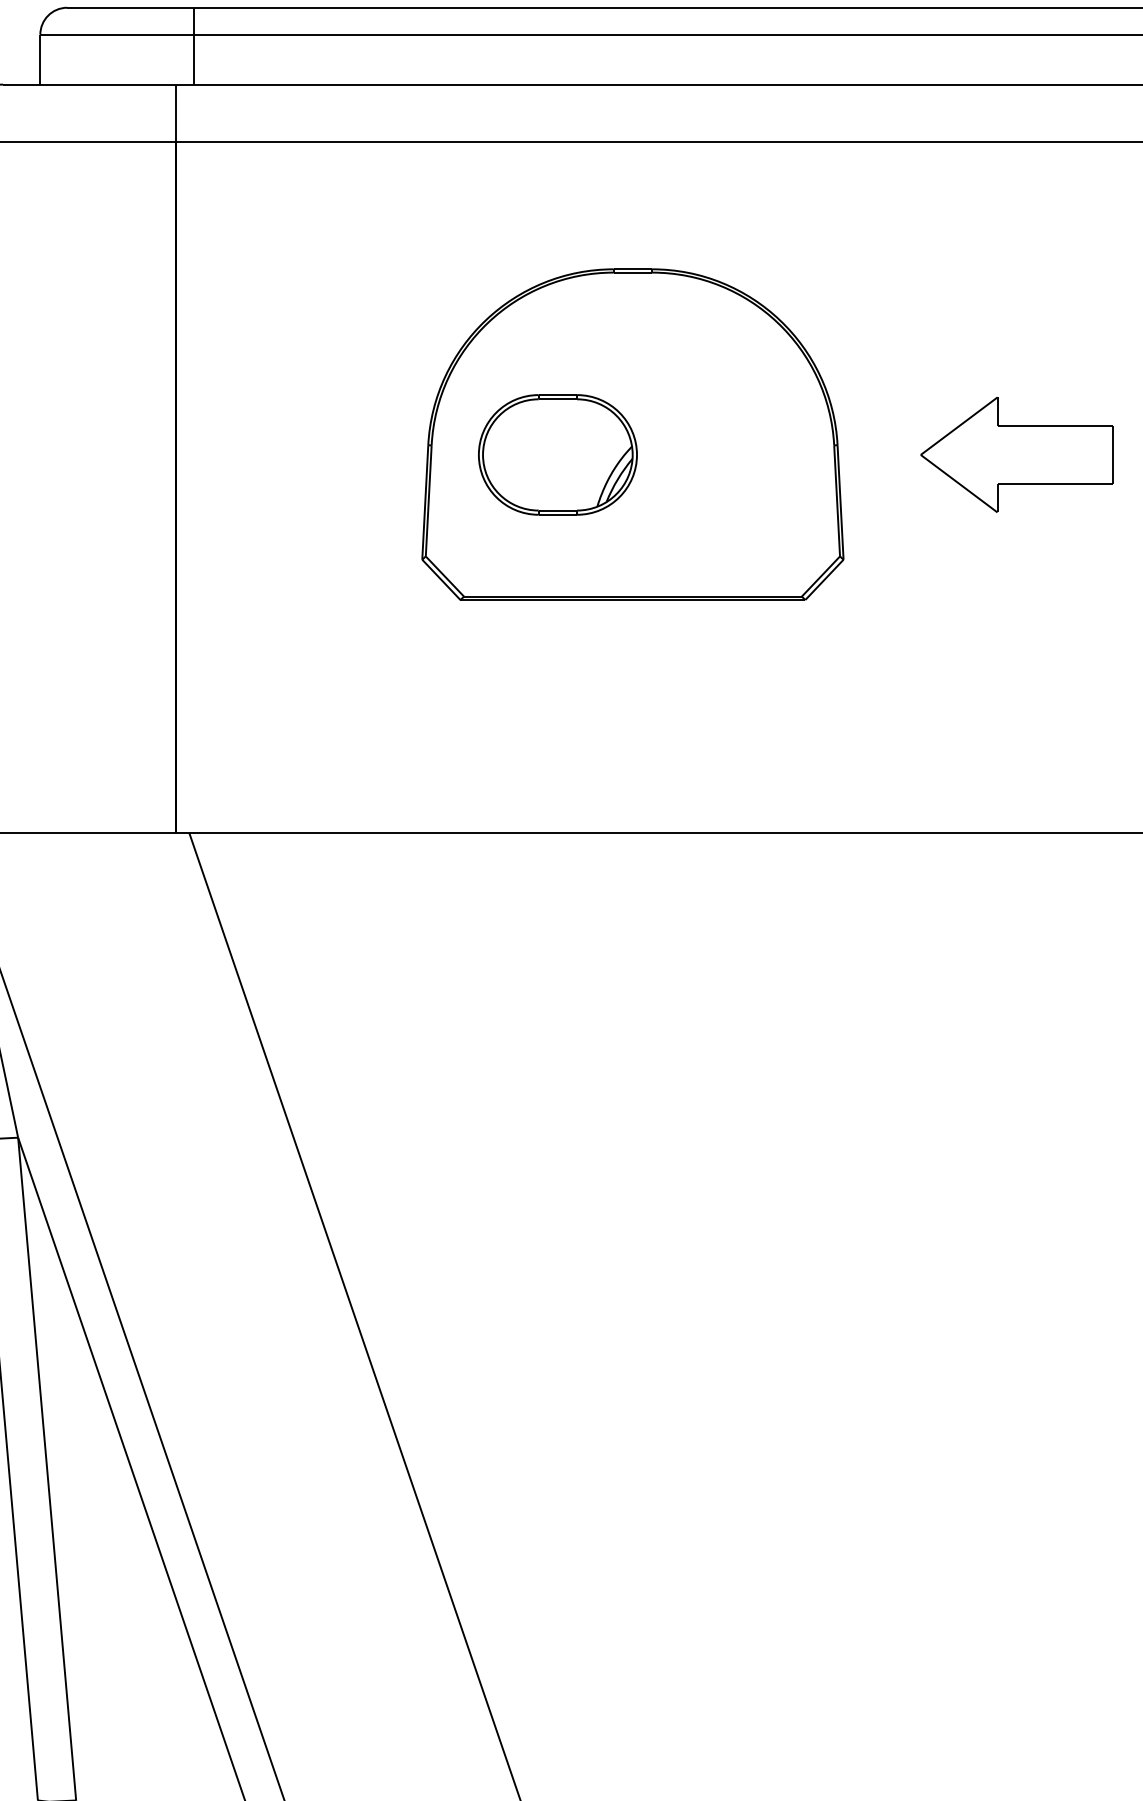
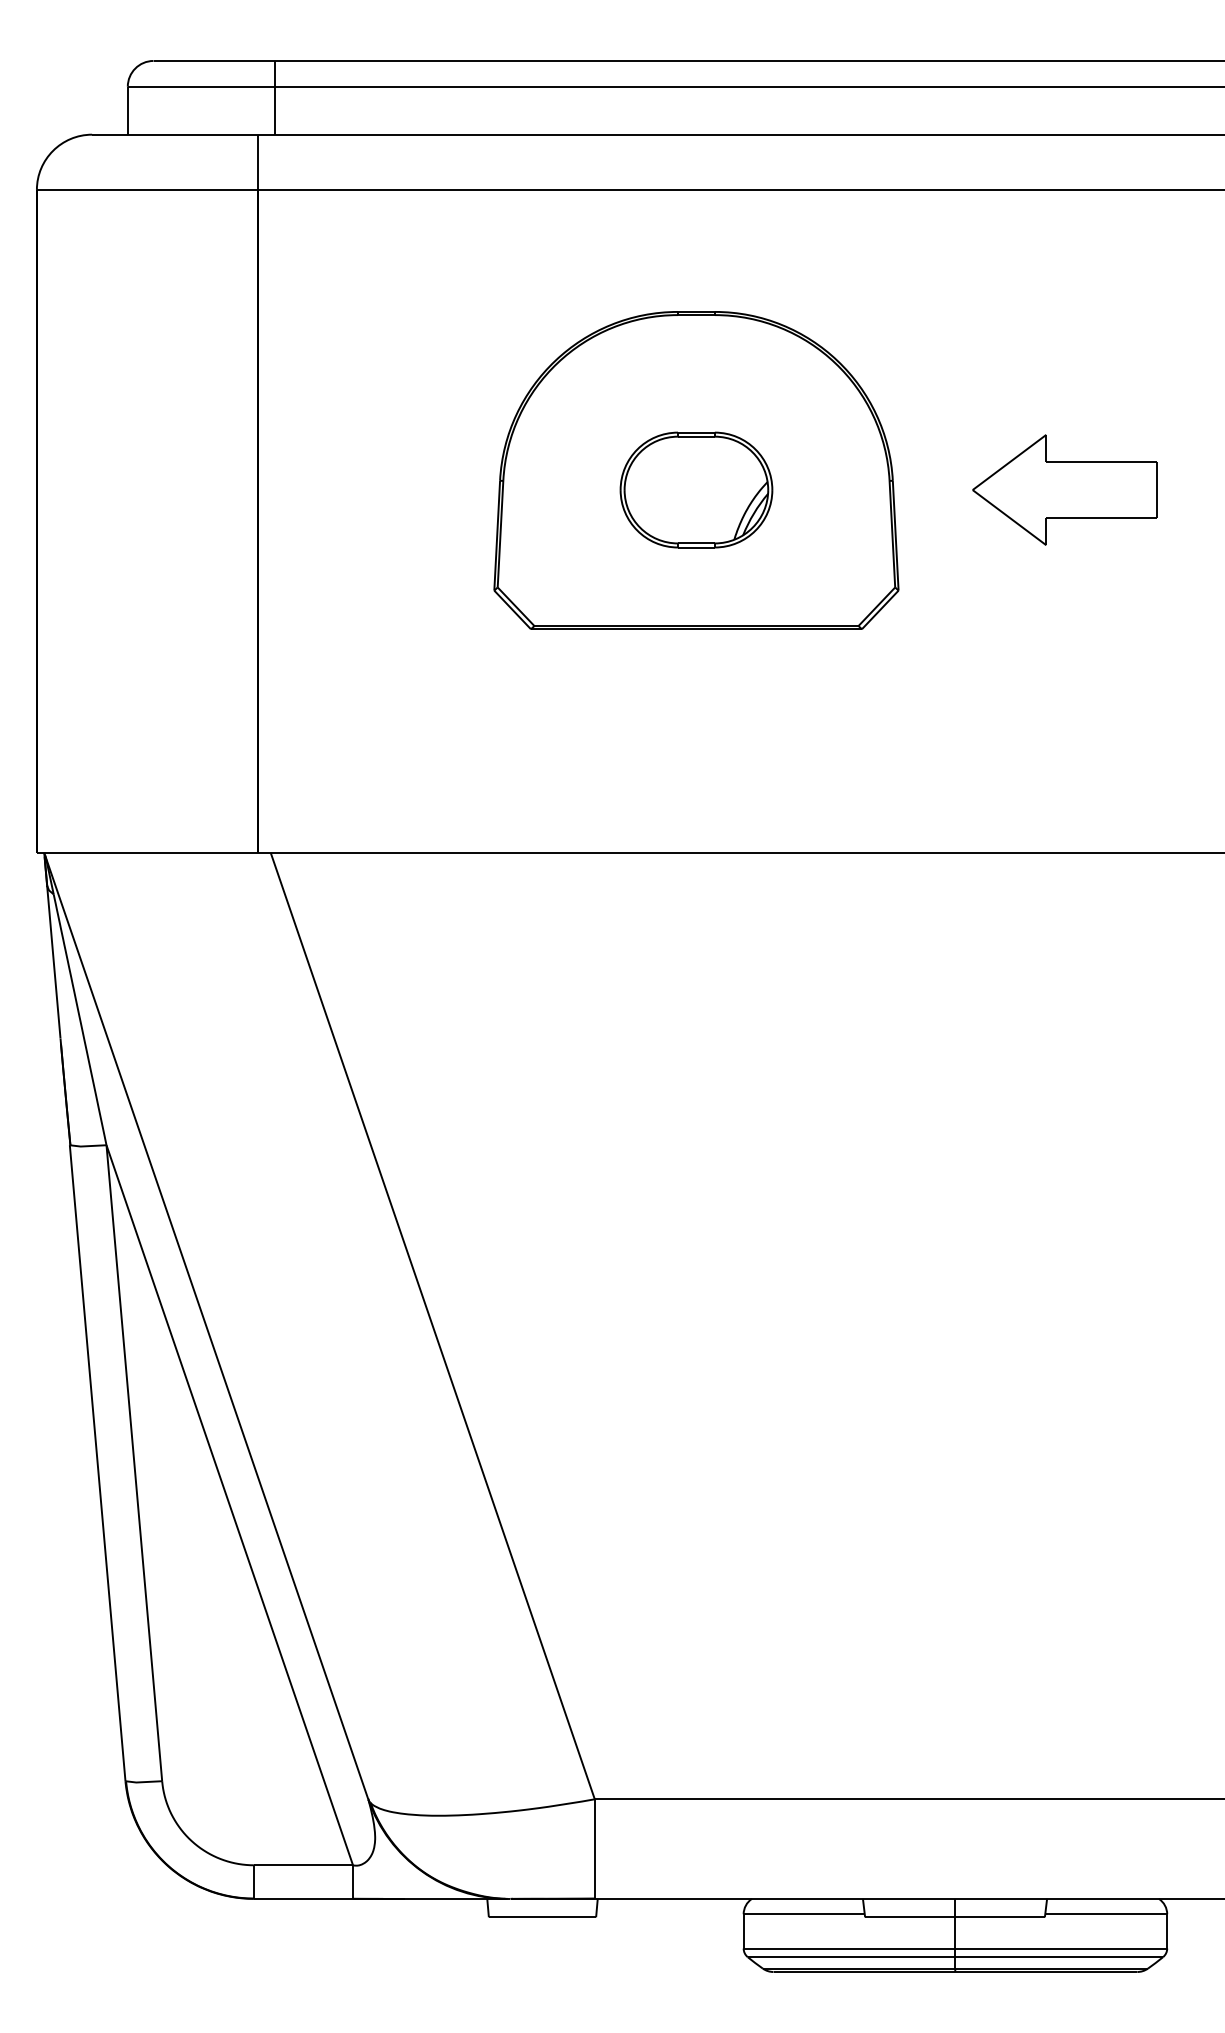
part: (557, 454) -> (696, 489), moved

